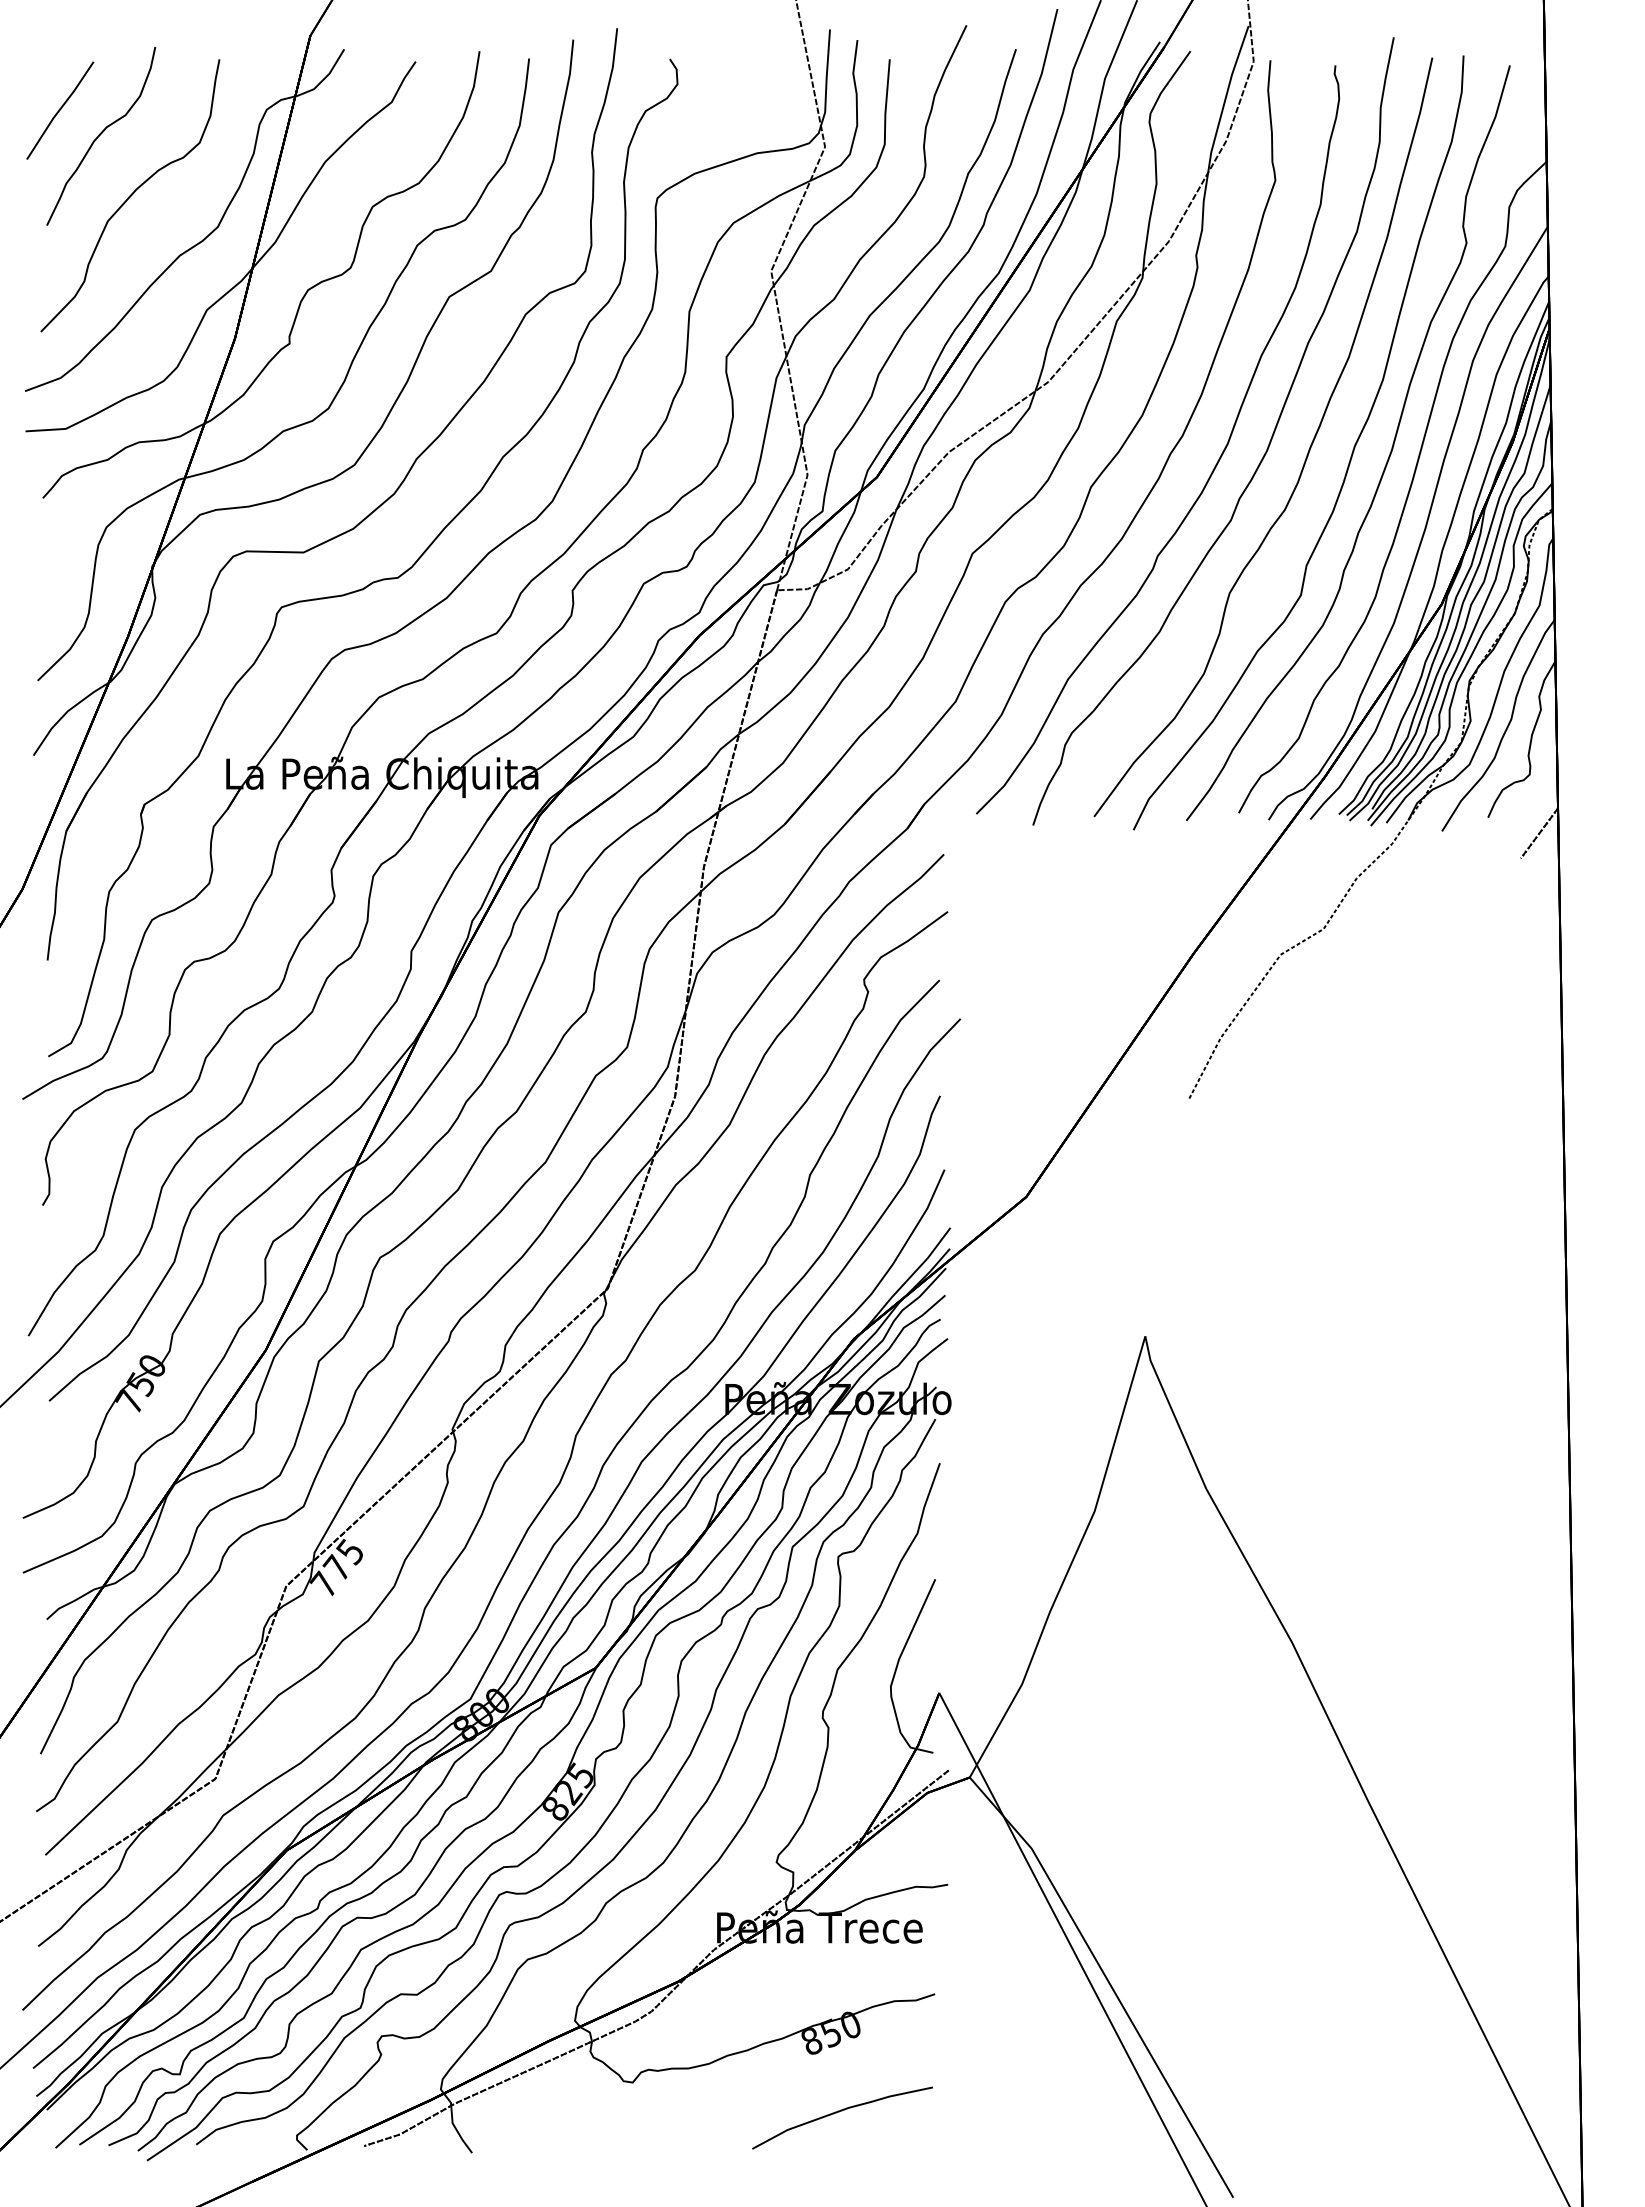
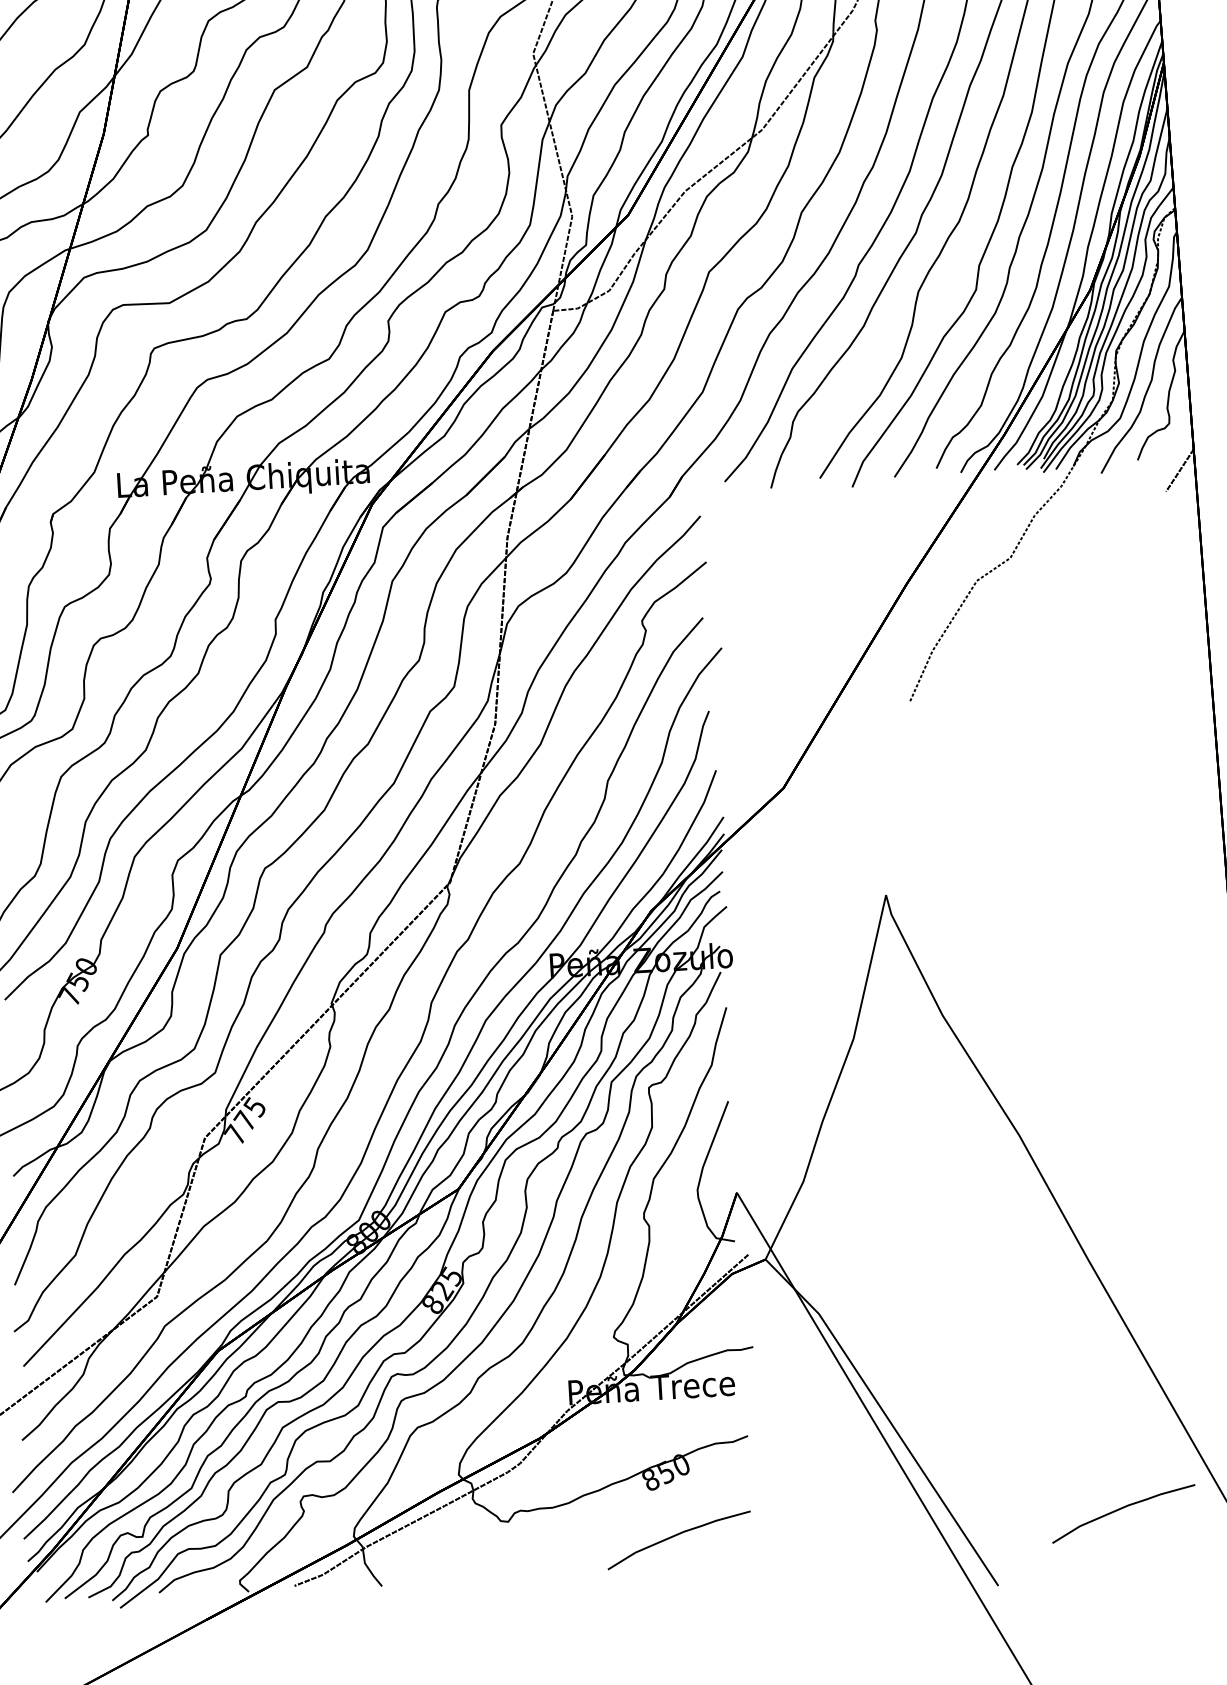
curve: (1390, 2112) -> (1121, 1509), added

